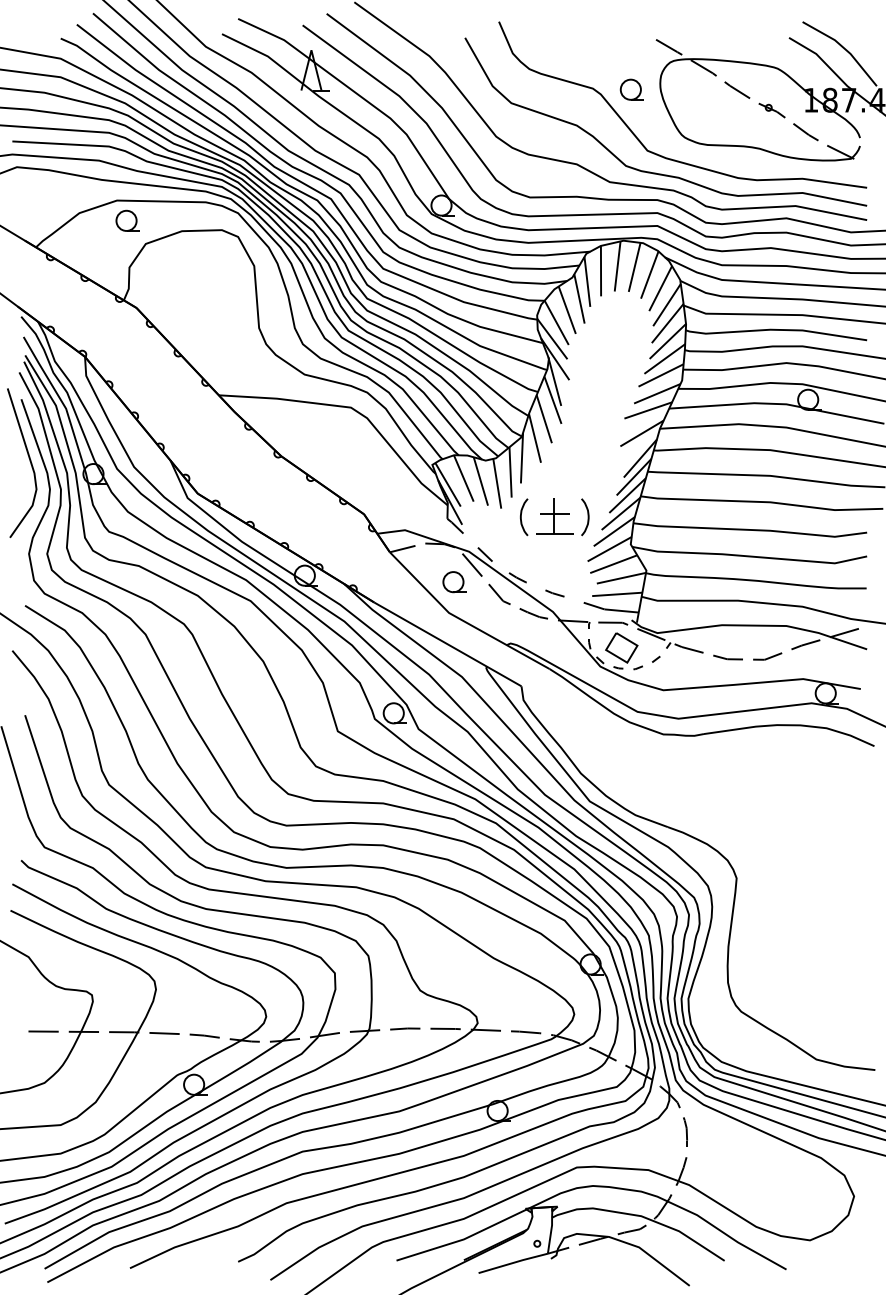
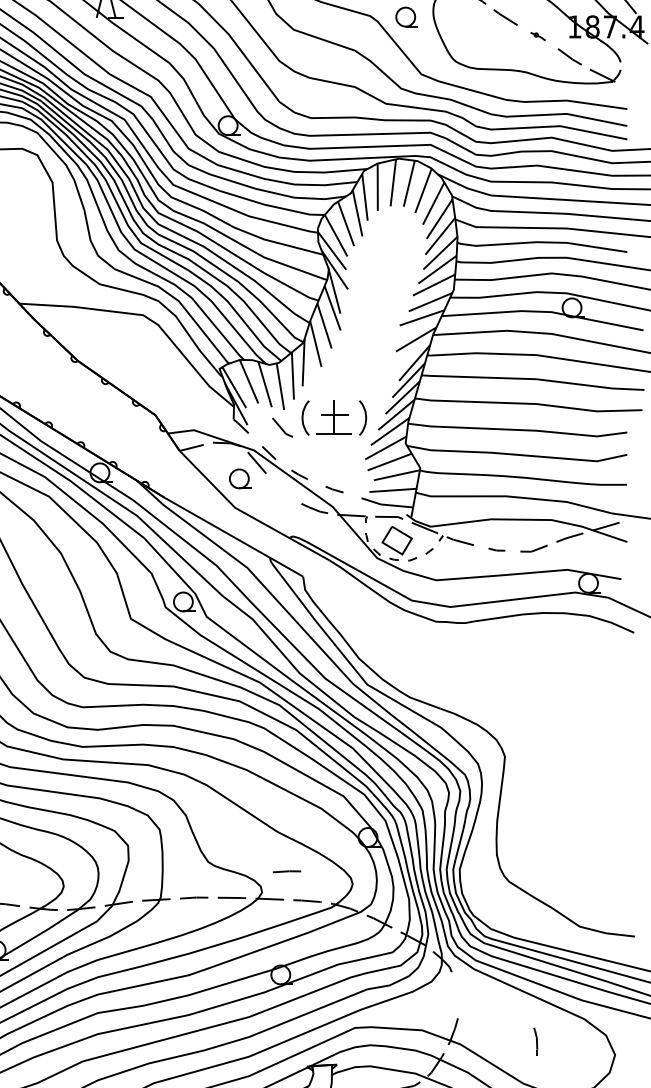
part: (771, 110) -> (537, 36), size x0.6
part: (499, 593) -> (282, 426), moved
part: (727, 657) -> (496, 549), size x0.6
line: (504, 1000) -> (287, 871), added
part: (685, 1131) -> (535, 1041), moved

